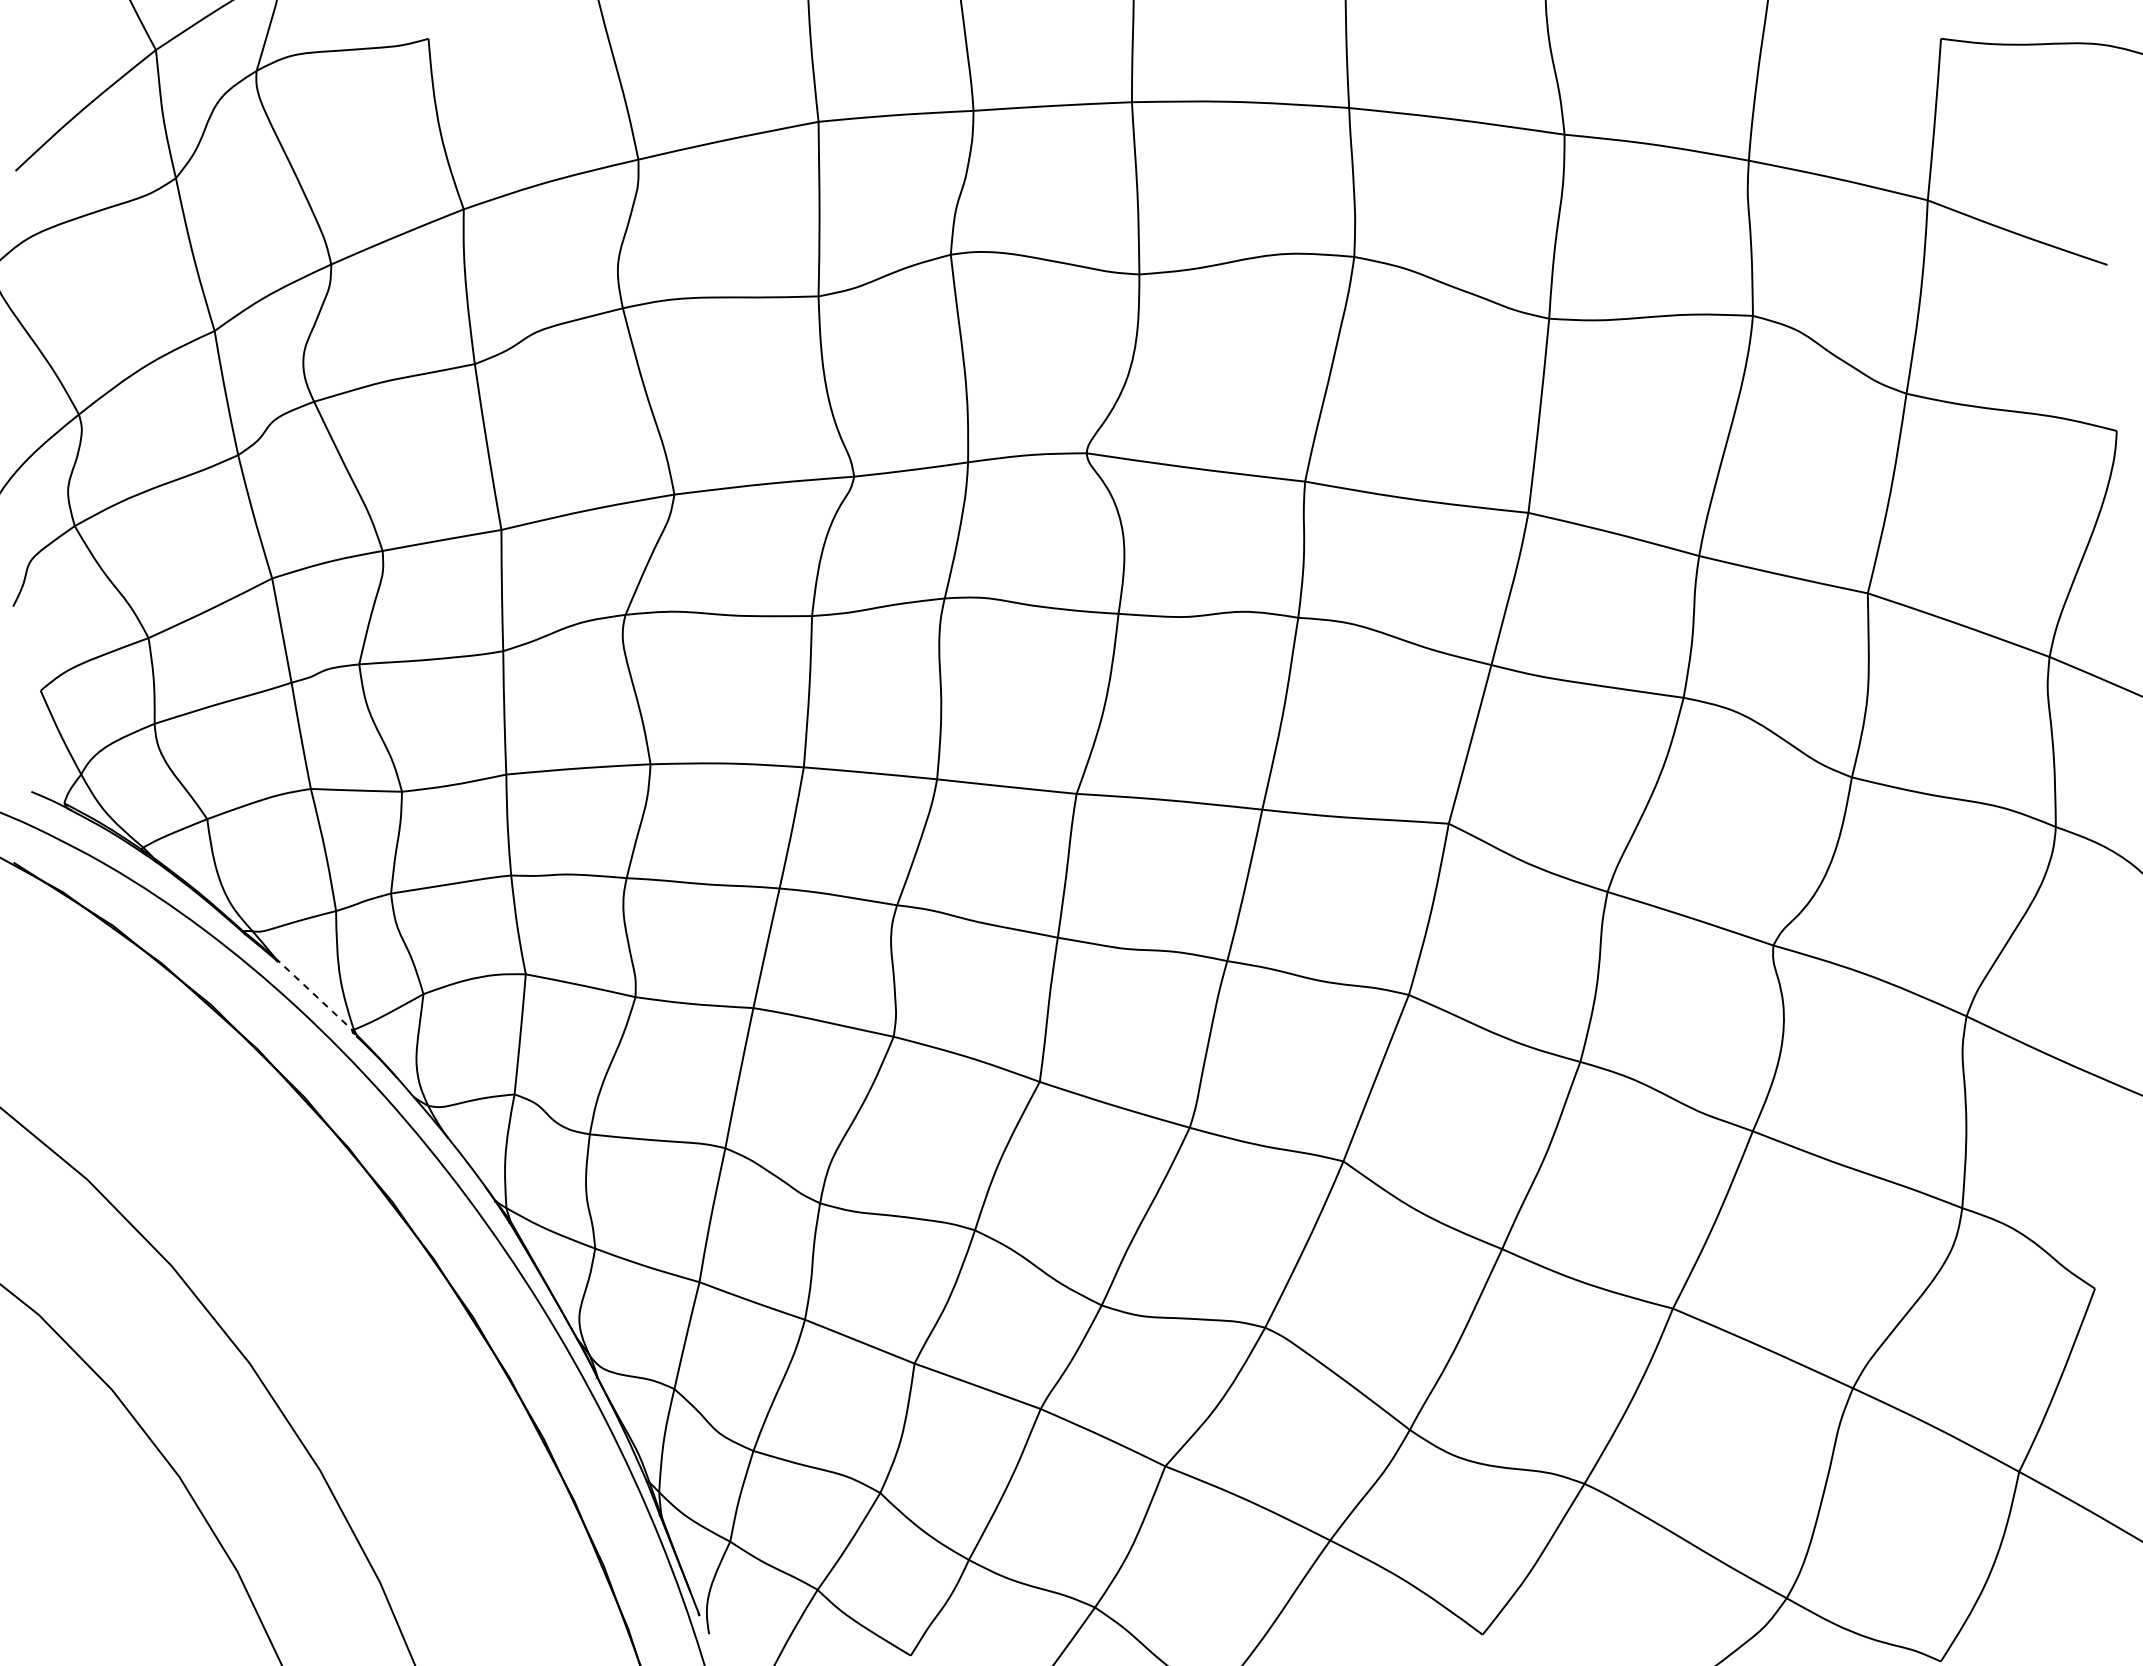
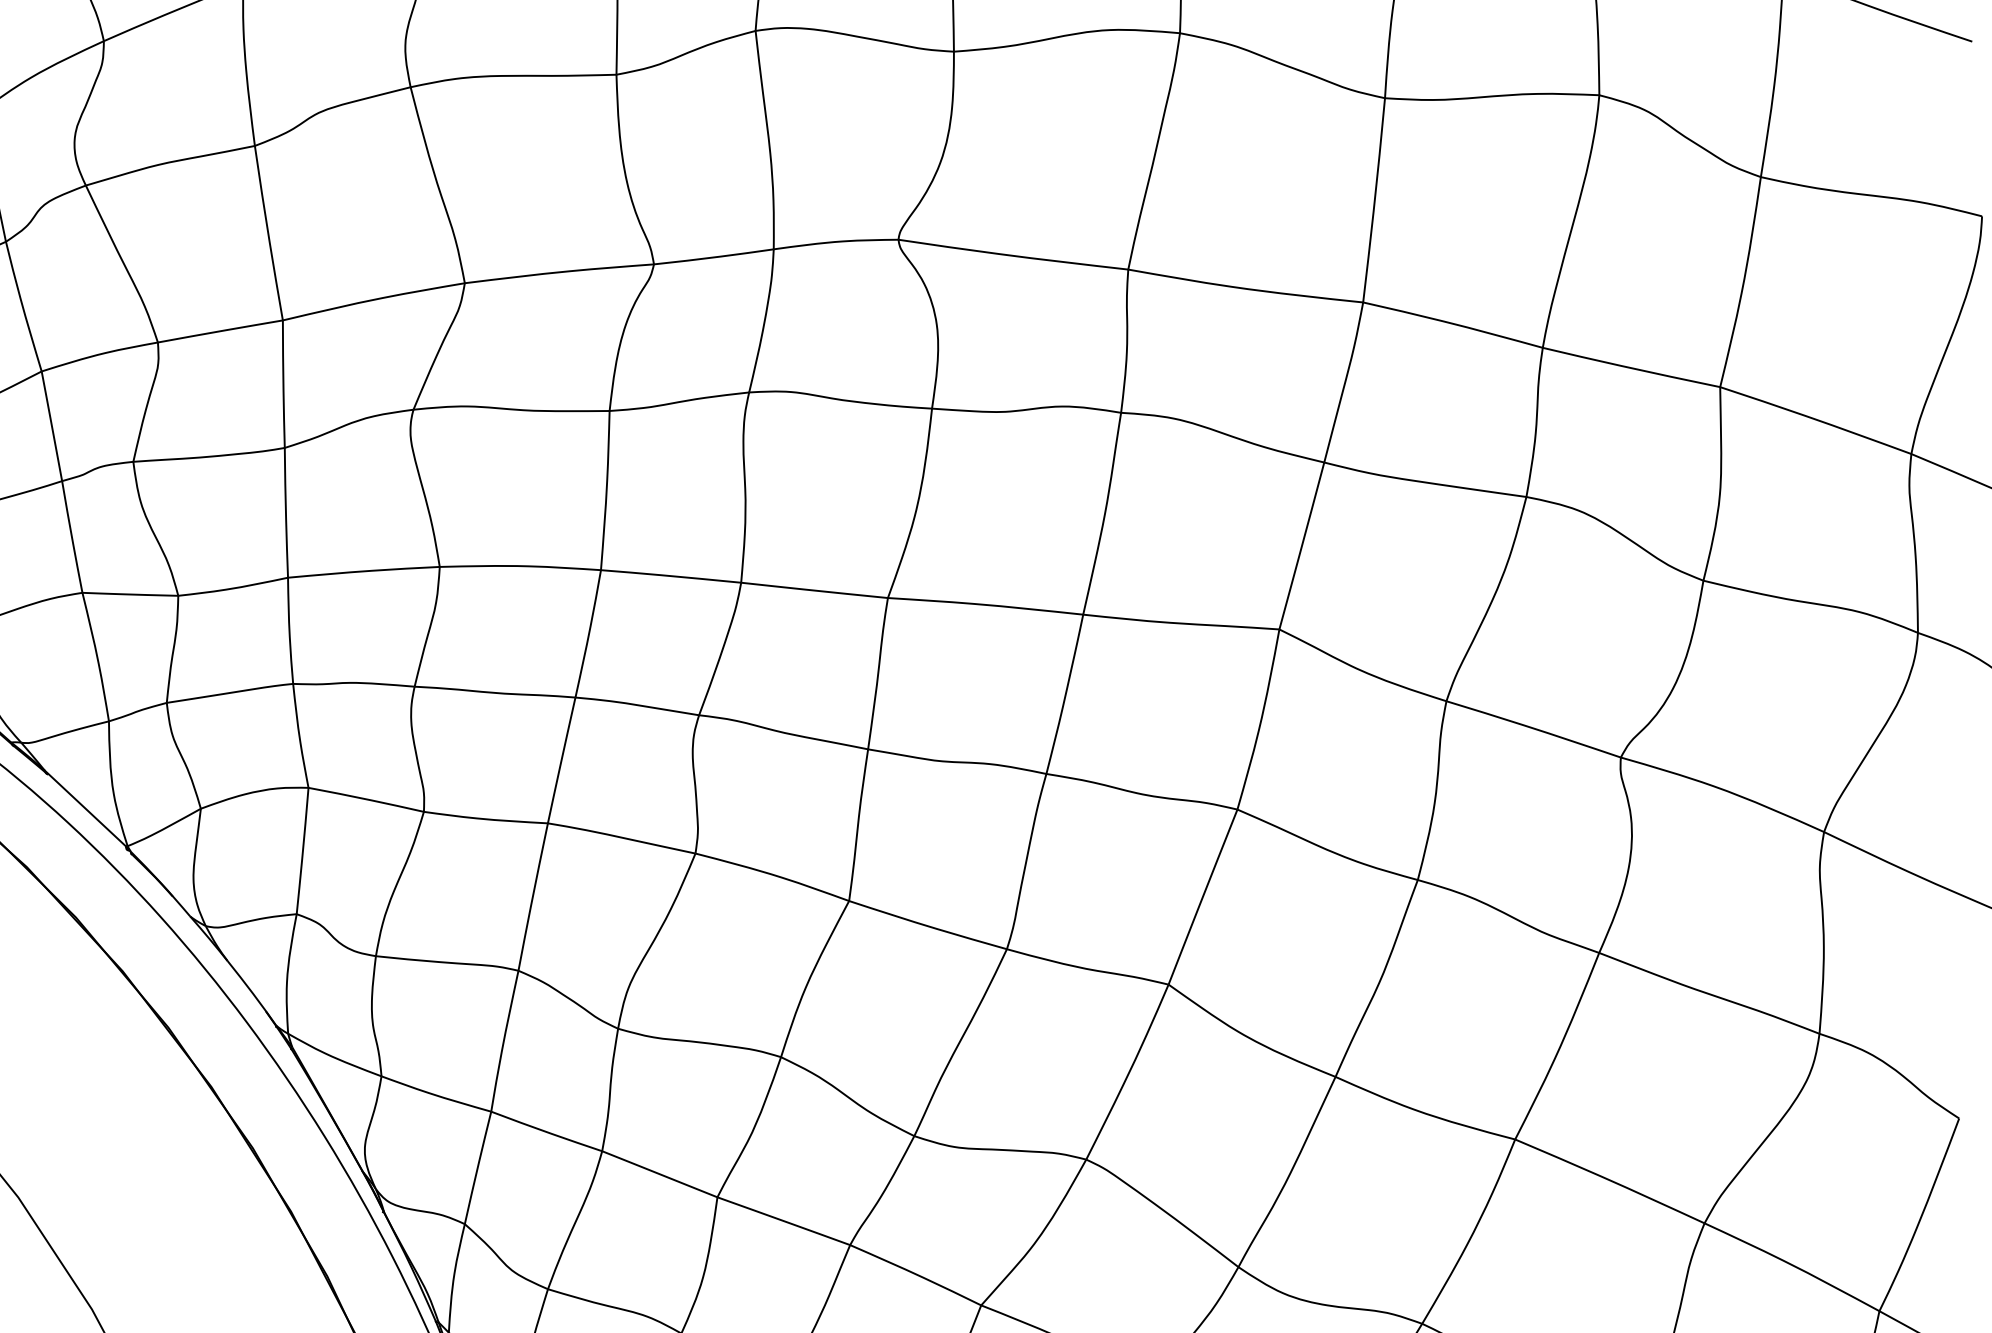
line: (313, 993) -> (85, 808), dashed -> solid

